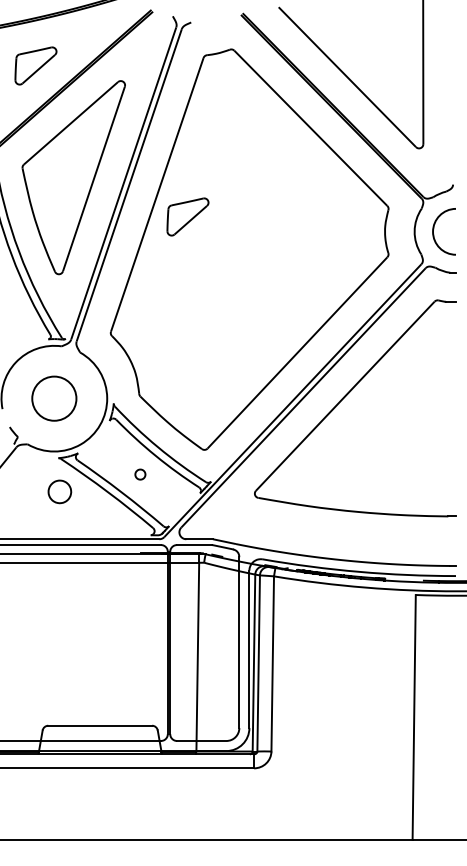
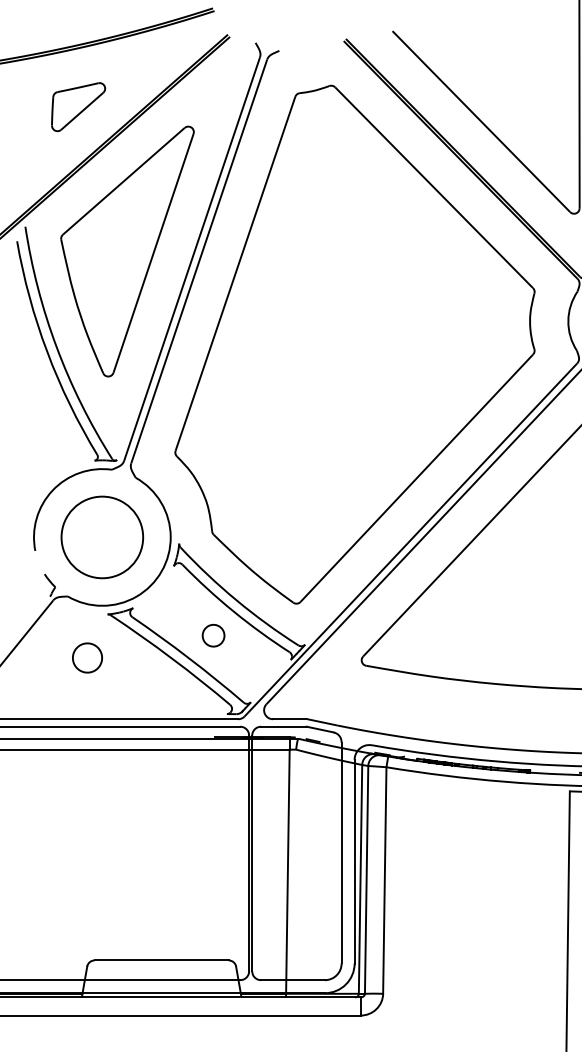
part: (187, 216) -> (274, 301), removed
circle: (53, 398) -> (101, 537), size x1.43
part: (140, 474) -> (213, 635), size x1.67
part: (59, 491) -> (87, 657), moved

